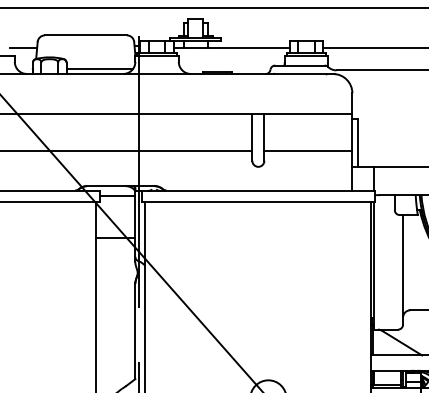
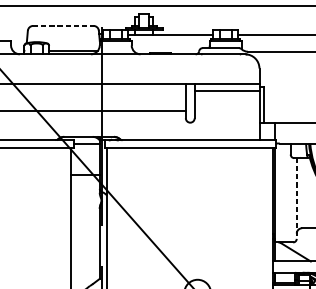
line: (86, 35) -> (63, 26), solid -> dashed
line: (23, 48) -> (17, 35), removed
line: (308, 151) -> (227, 91), moved
line: (403, 269) -> (297, 198), solid -> dashed

